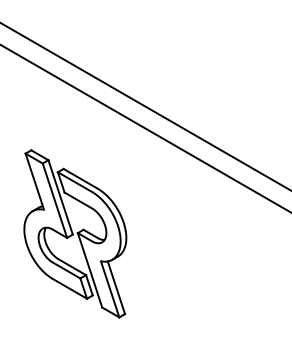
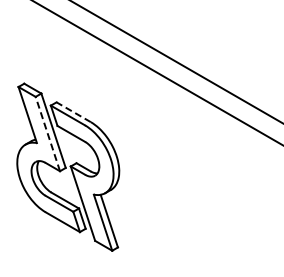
line: (80, 178) -> (73, 111), solid -> dashed
line: (54, 200) -> (47, 133), solid -> dashed

